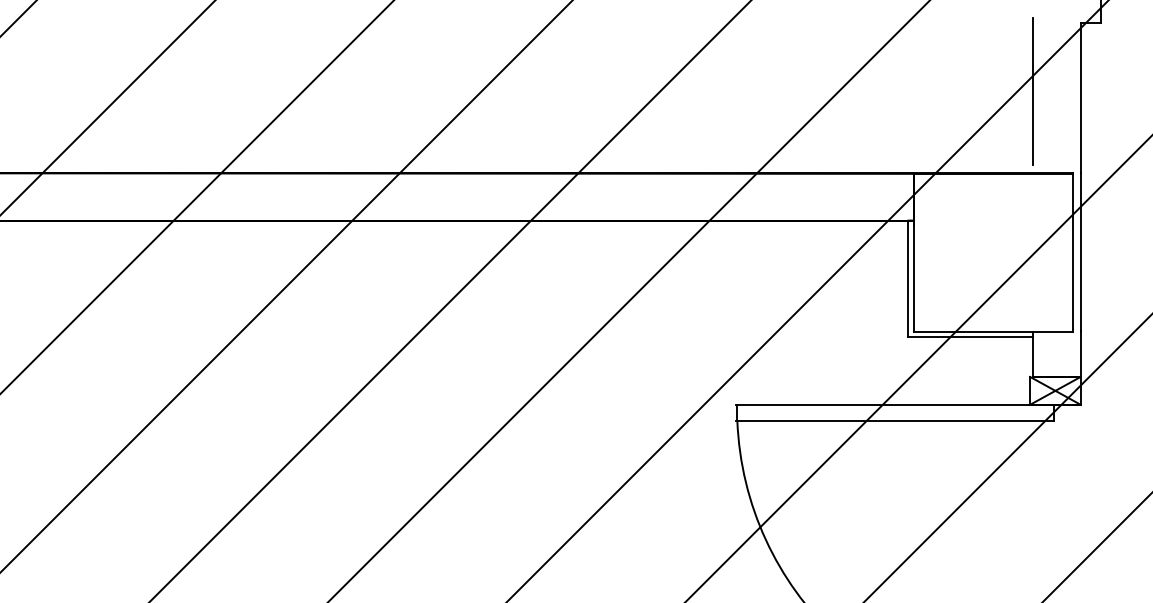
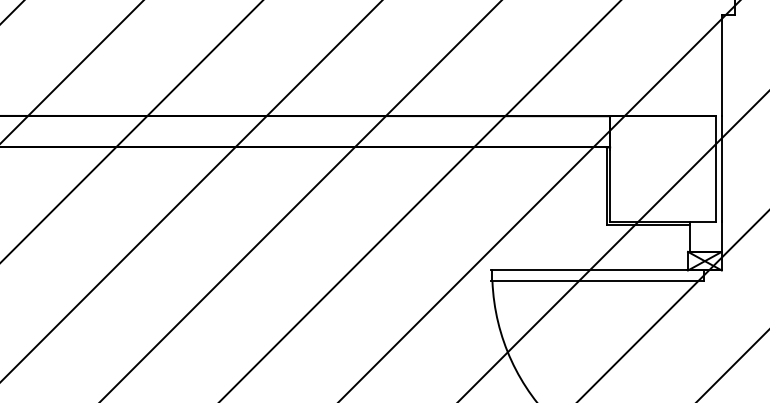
line: (1032, 90) -> (689, 60), removed

